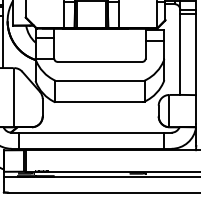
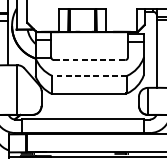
line: (100, 61) -> (90, 59), solid -> dashed
line: (99, 80) -> (89, 75), solid -> dashed

